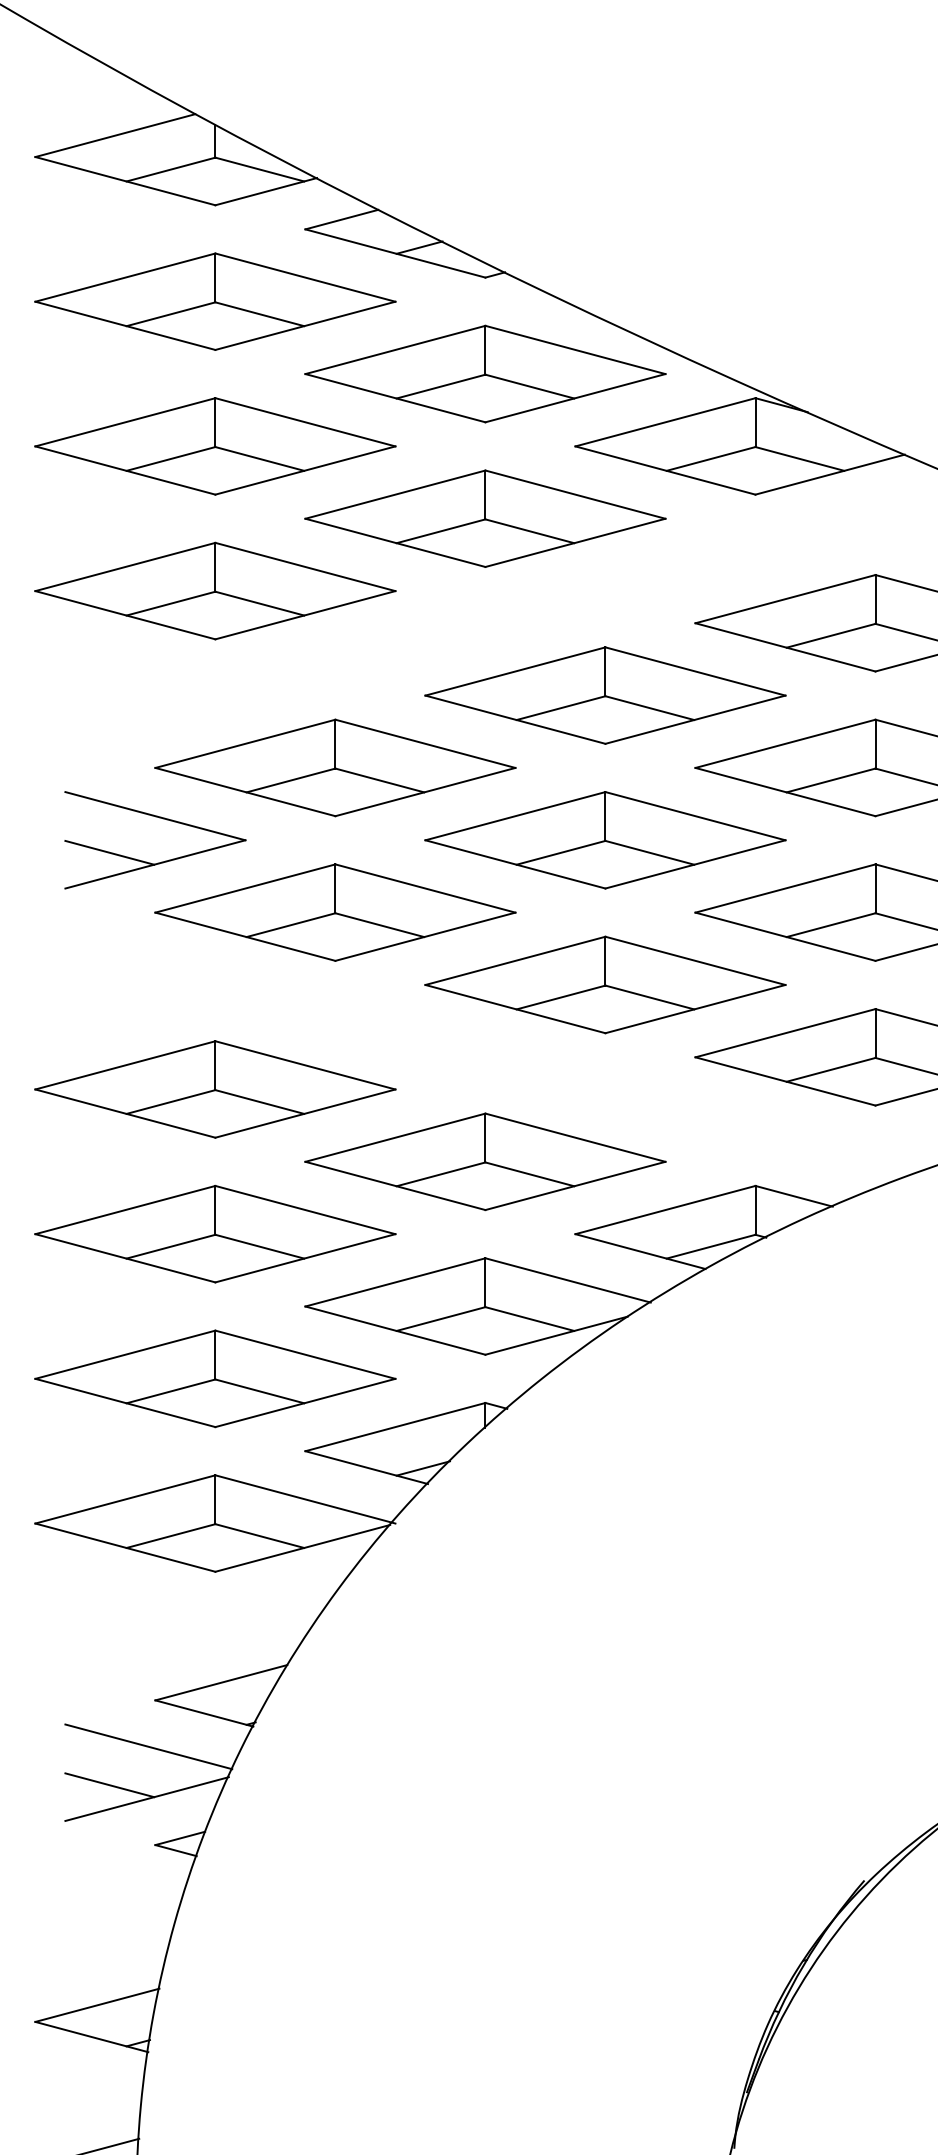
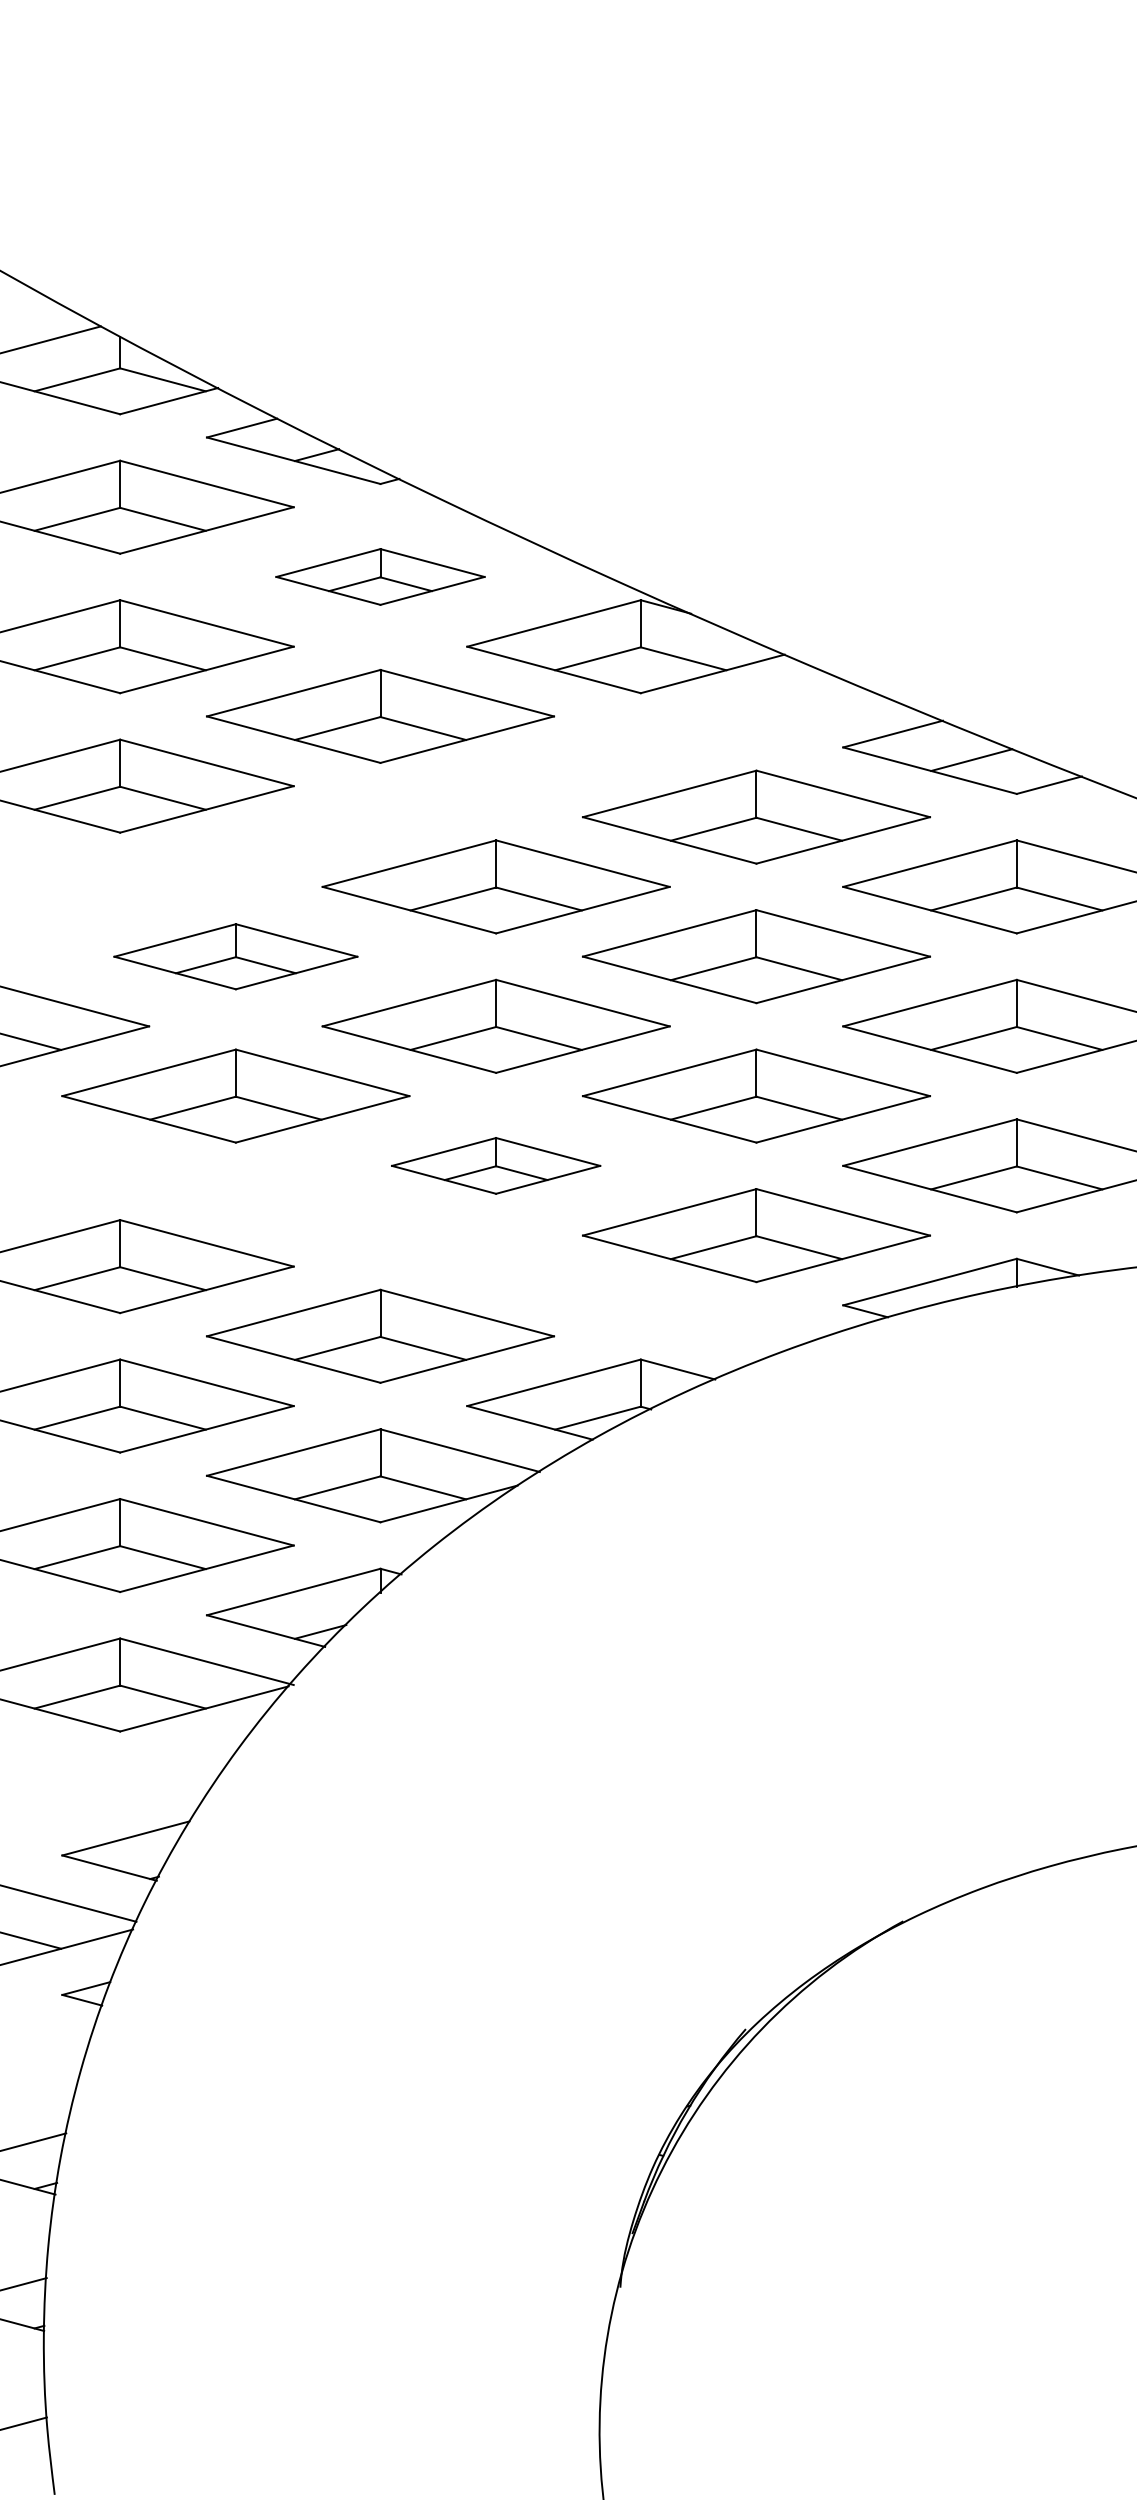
part: (485, 373) -> (380, 576), size x0.6
part: (335, 767) -> (235, 956), size x0.7
part: (604, 984) -> (495, 1165), size x0.6

